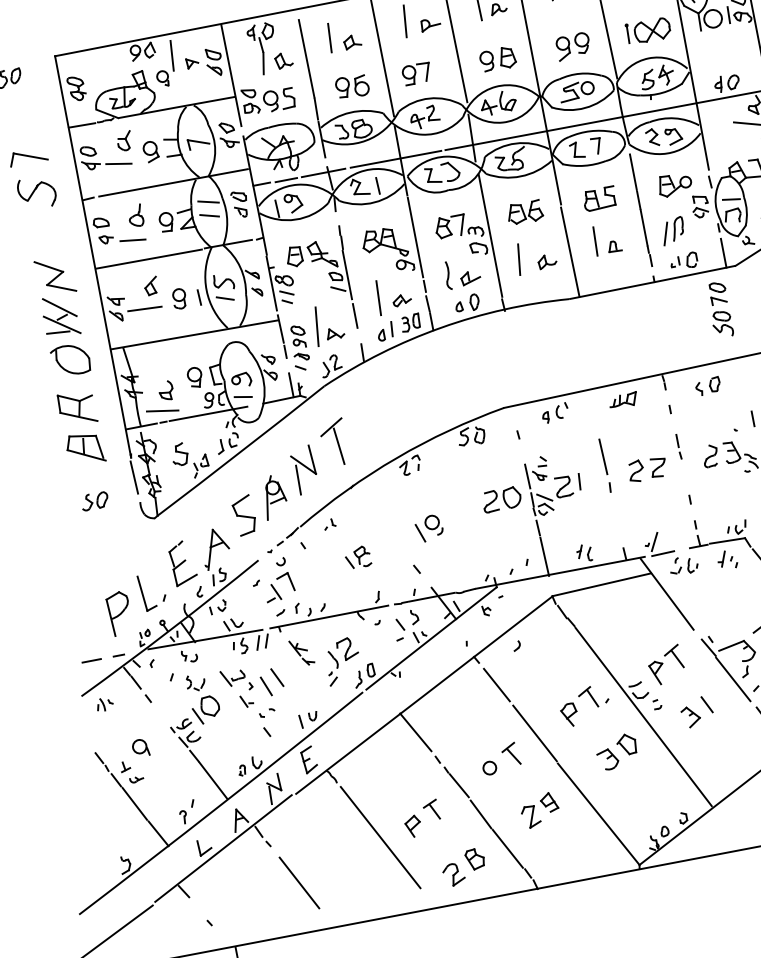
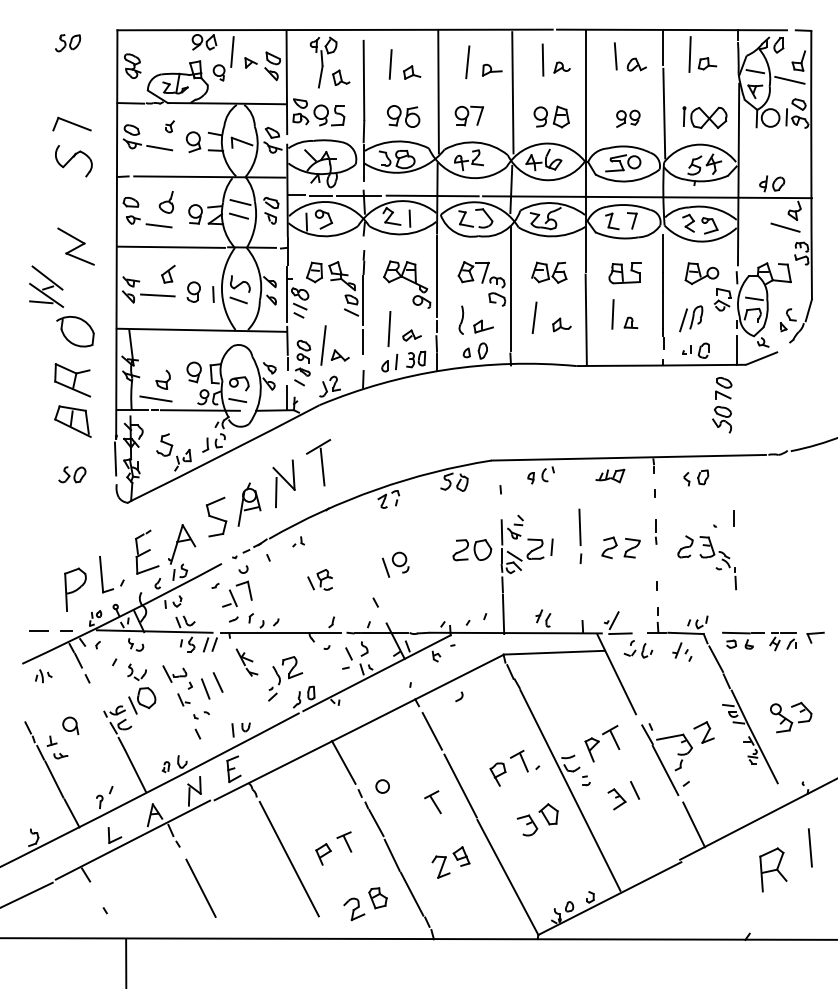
part: (573, 46) -> (628, 118), size x0.7
part: (124, 140) -> (169, 126), size x0.6
part: (60, 316) -> (46, 286), moved
circle: (489, 768) -> (382, 786), moved

